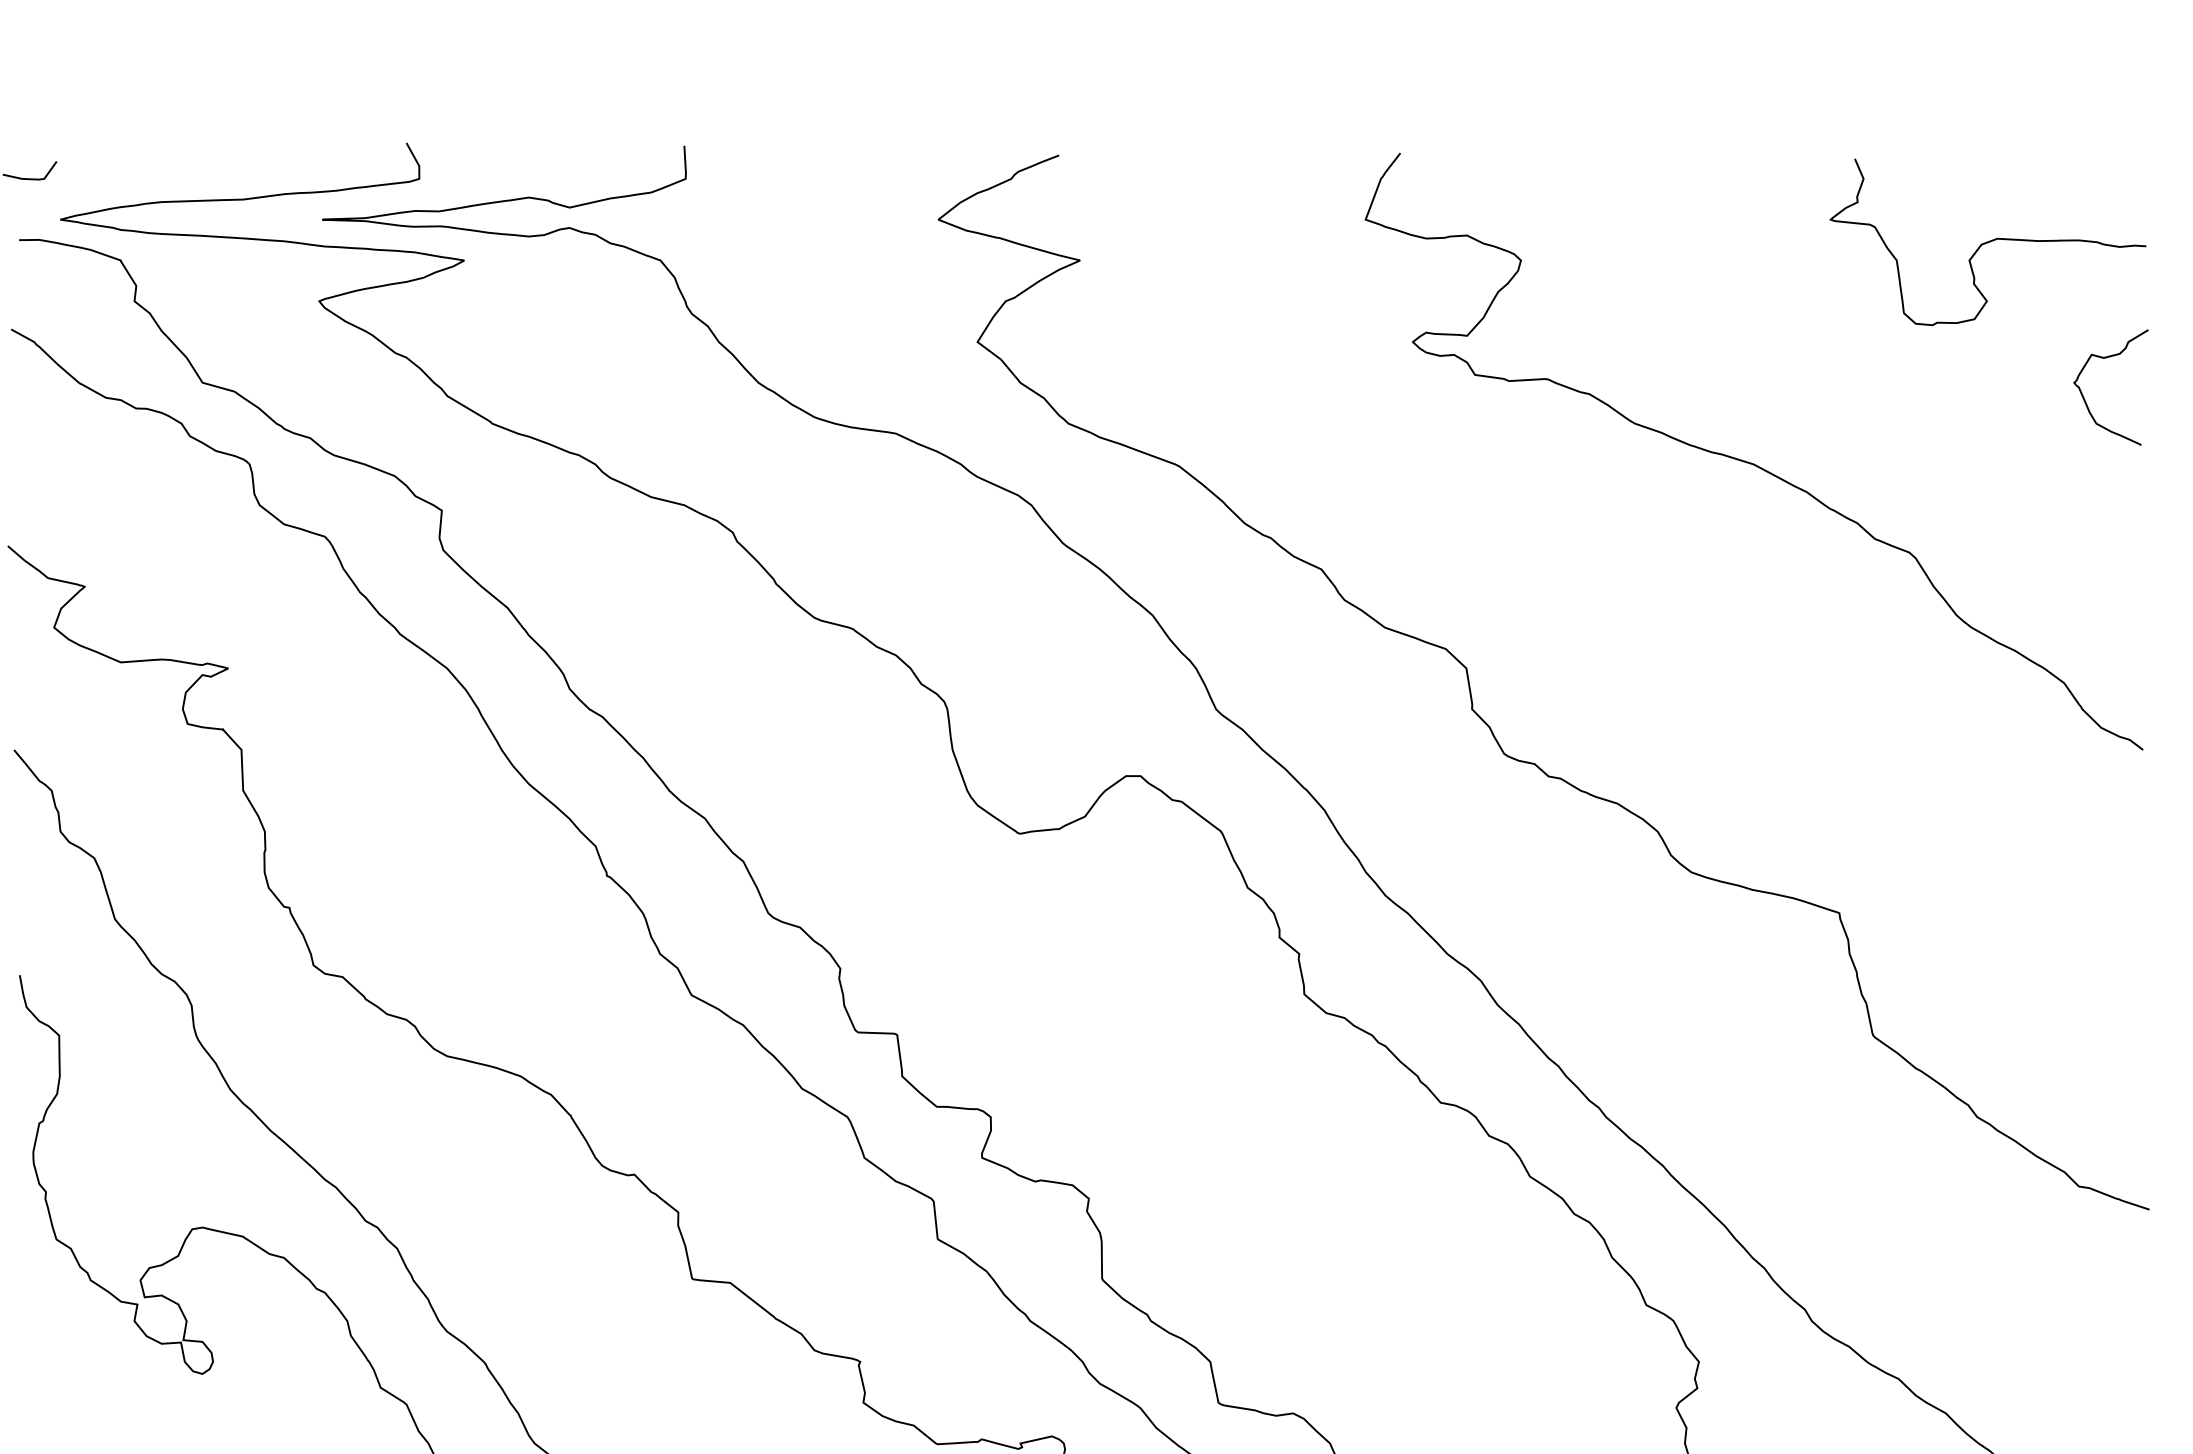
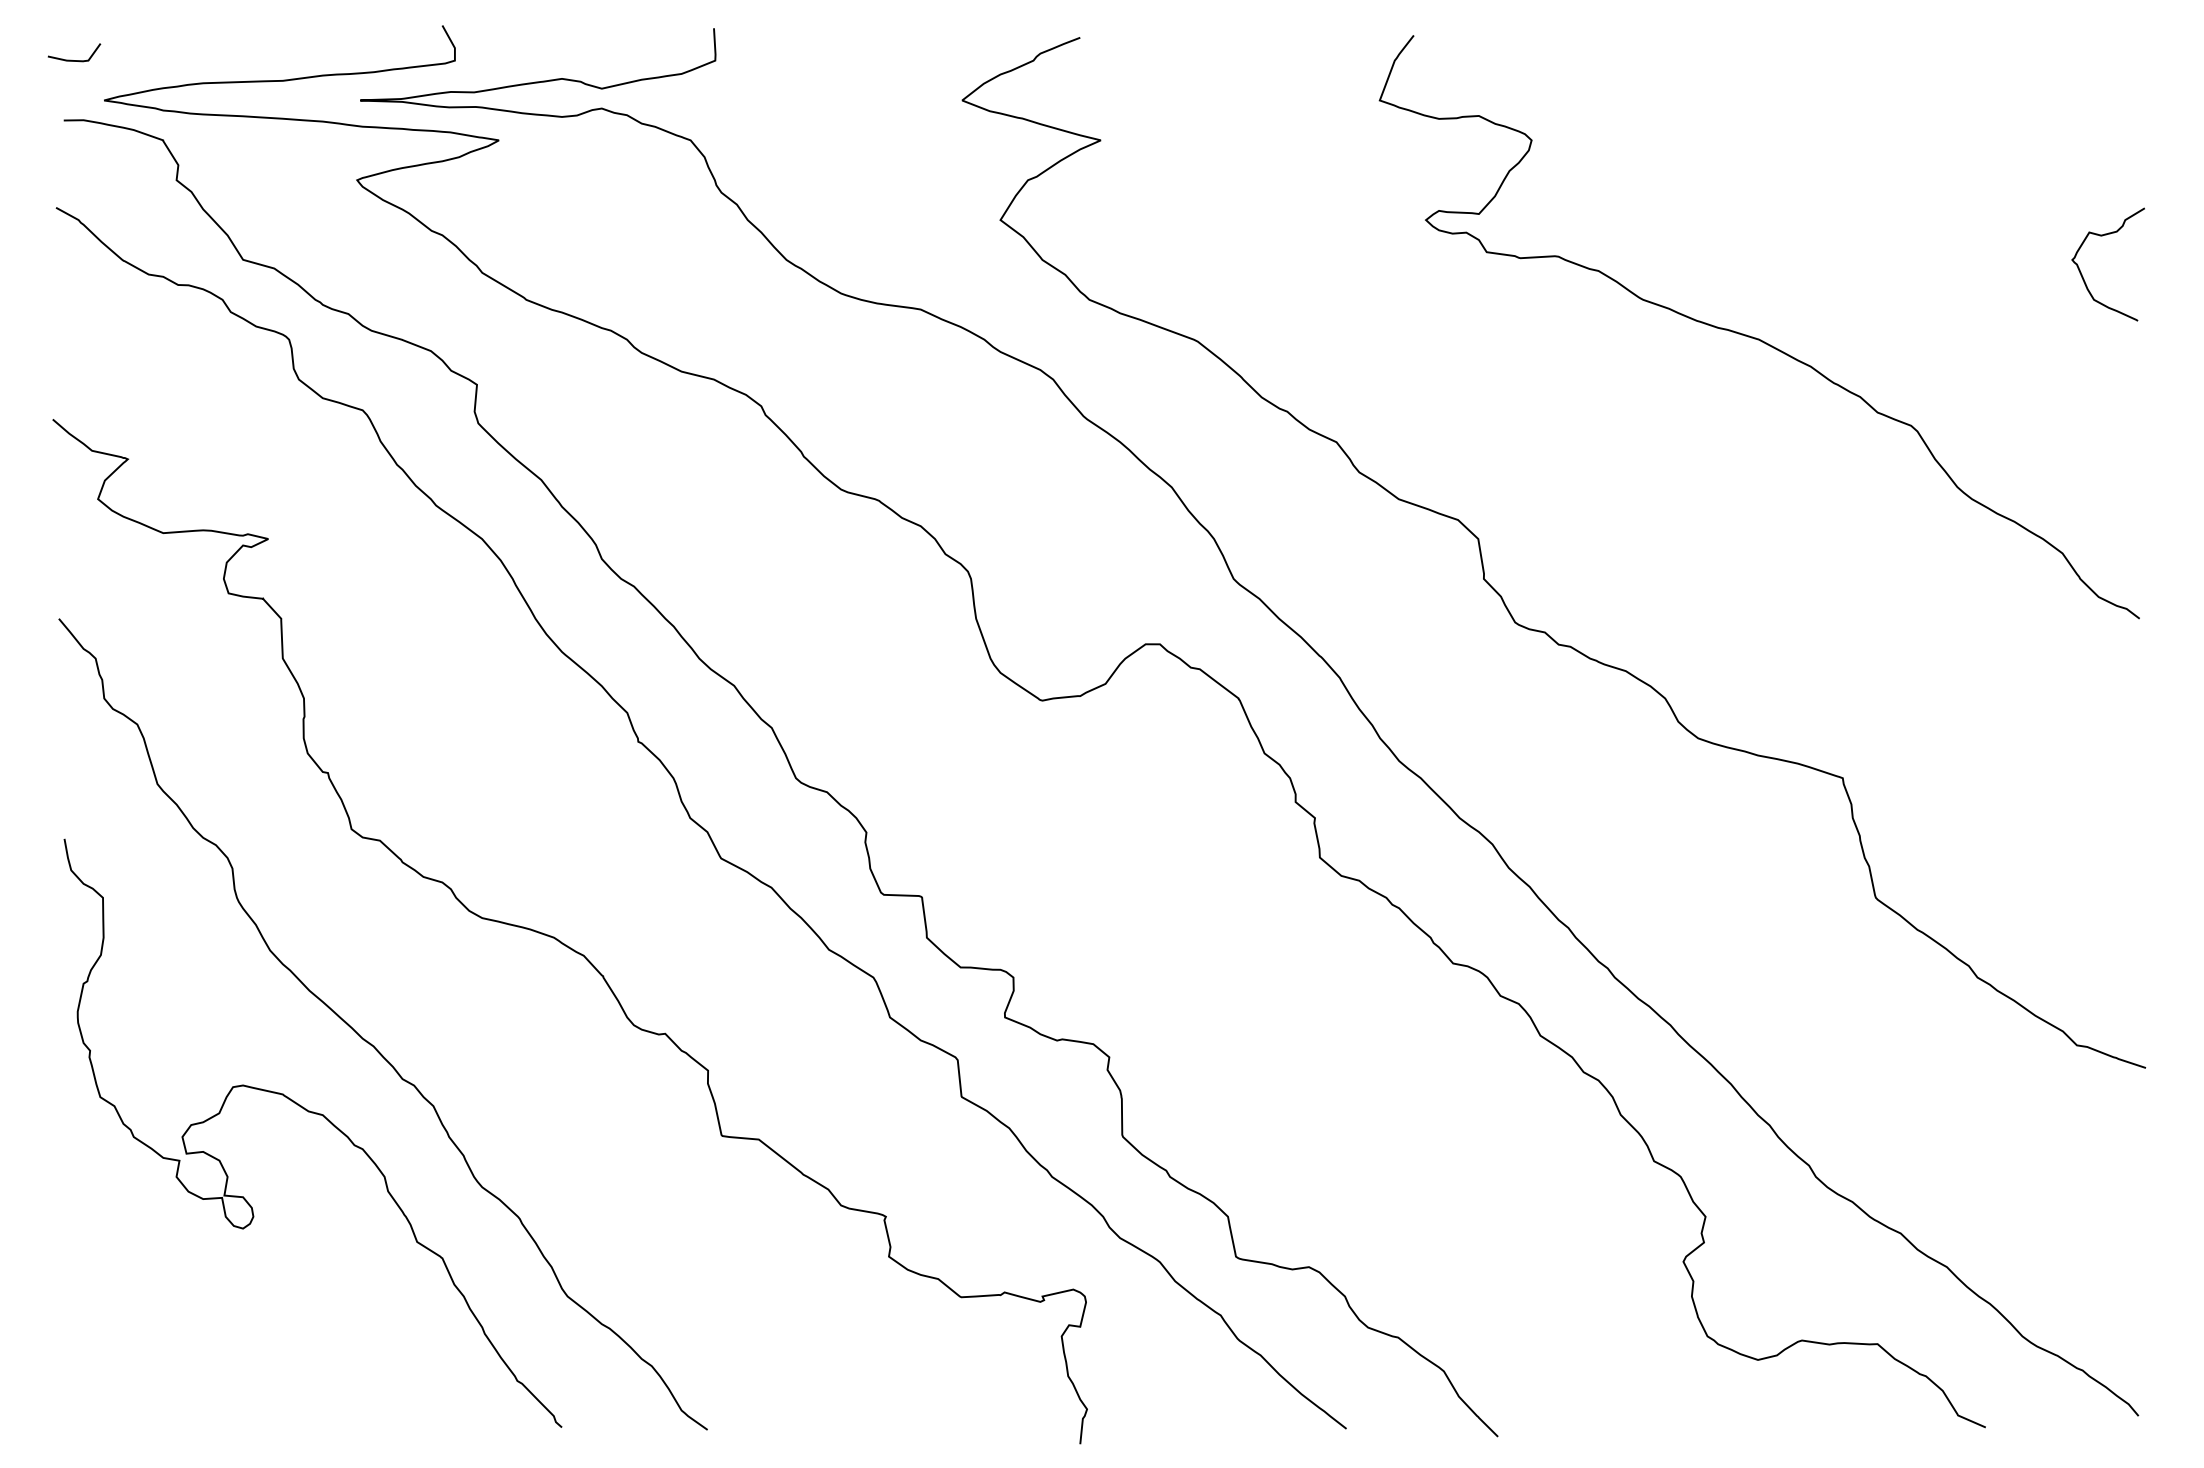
curve: (1987, 242) -> (1987, 122), removed

